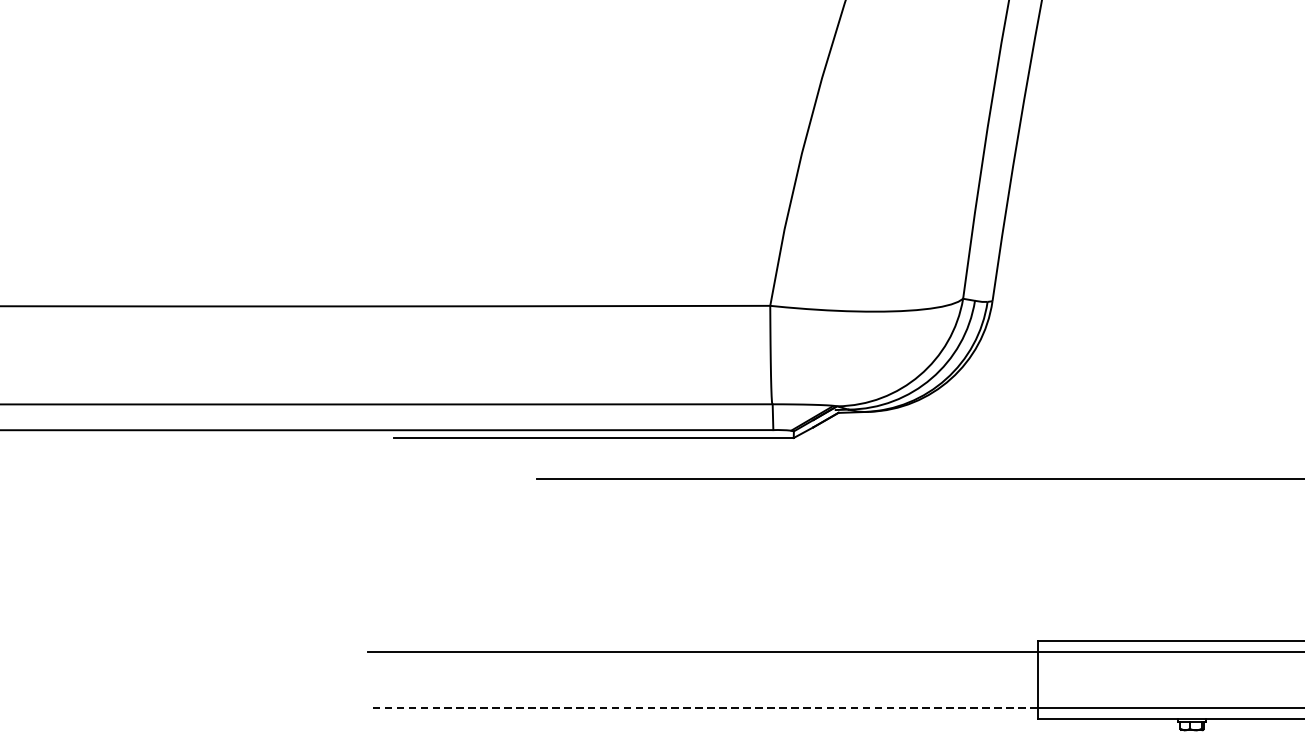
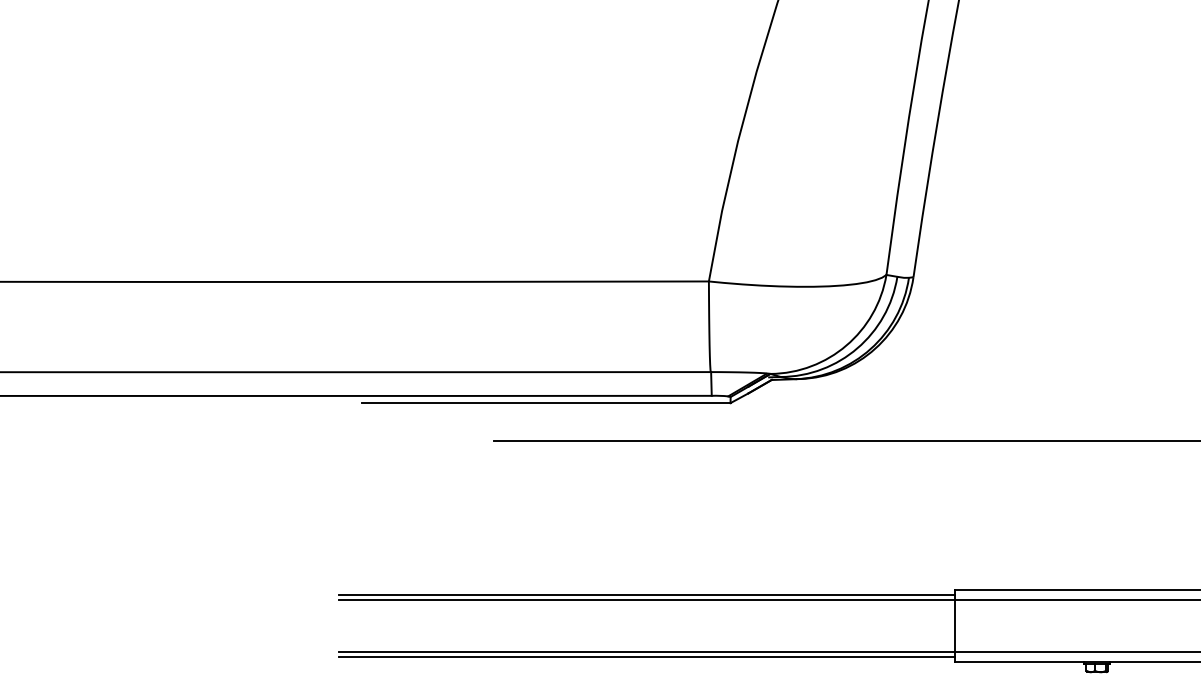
line: (702, 645) -> (646, 594), added
line: (702, 707) -> (646, 651), dashed -> solid
line: (702, 713) -> (646, 656), added

